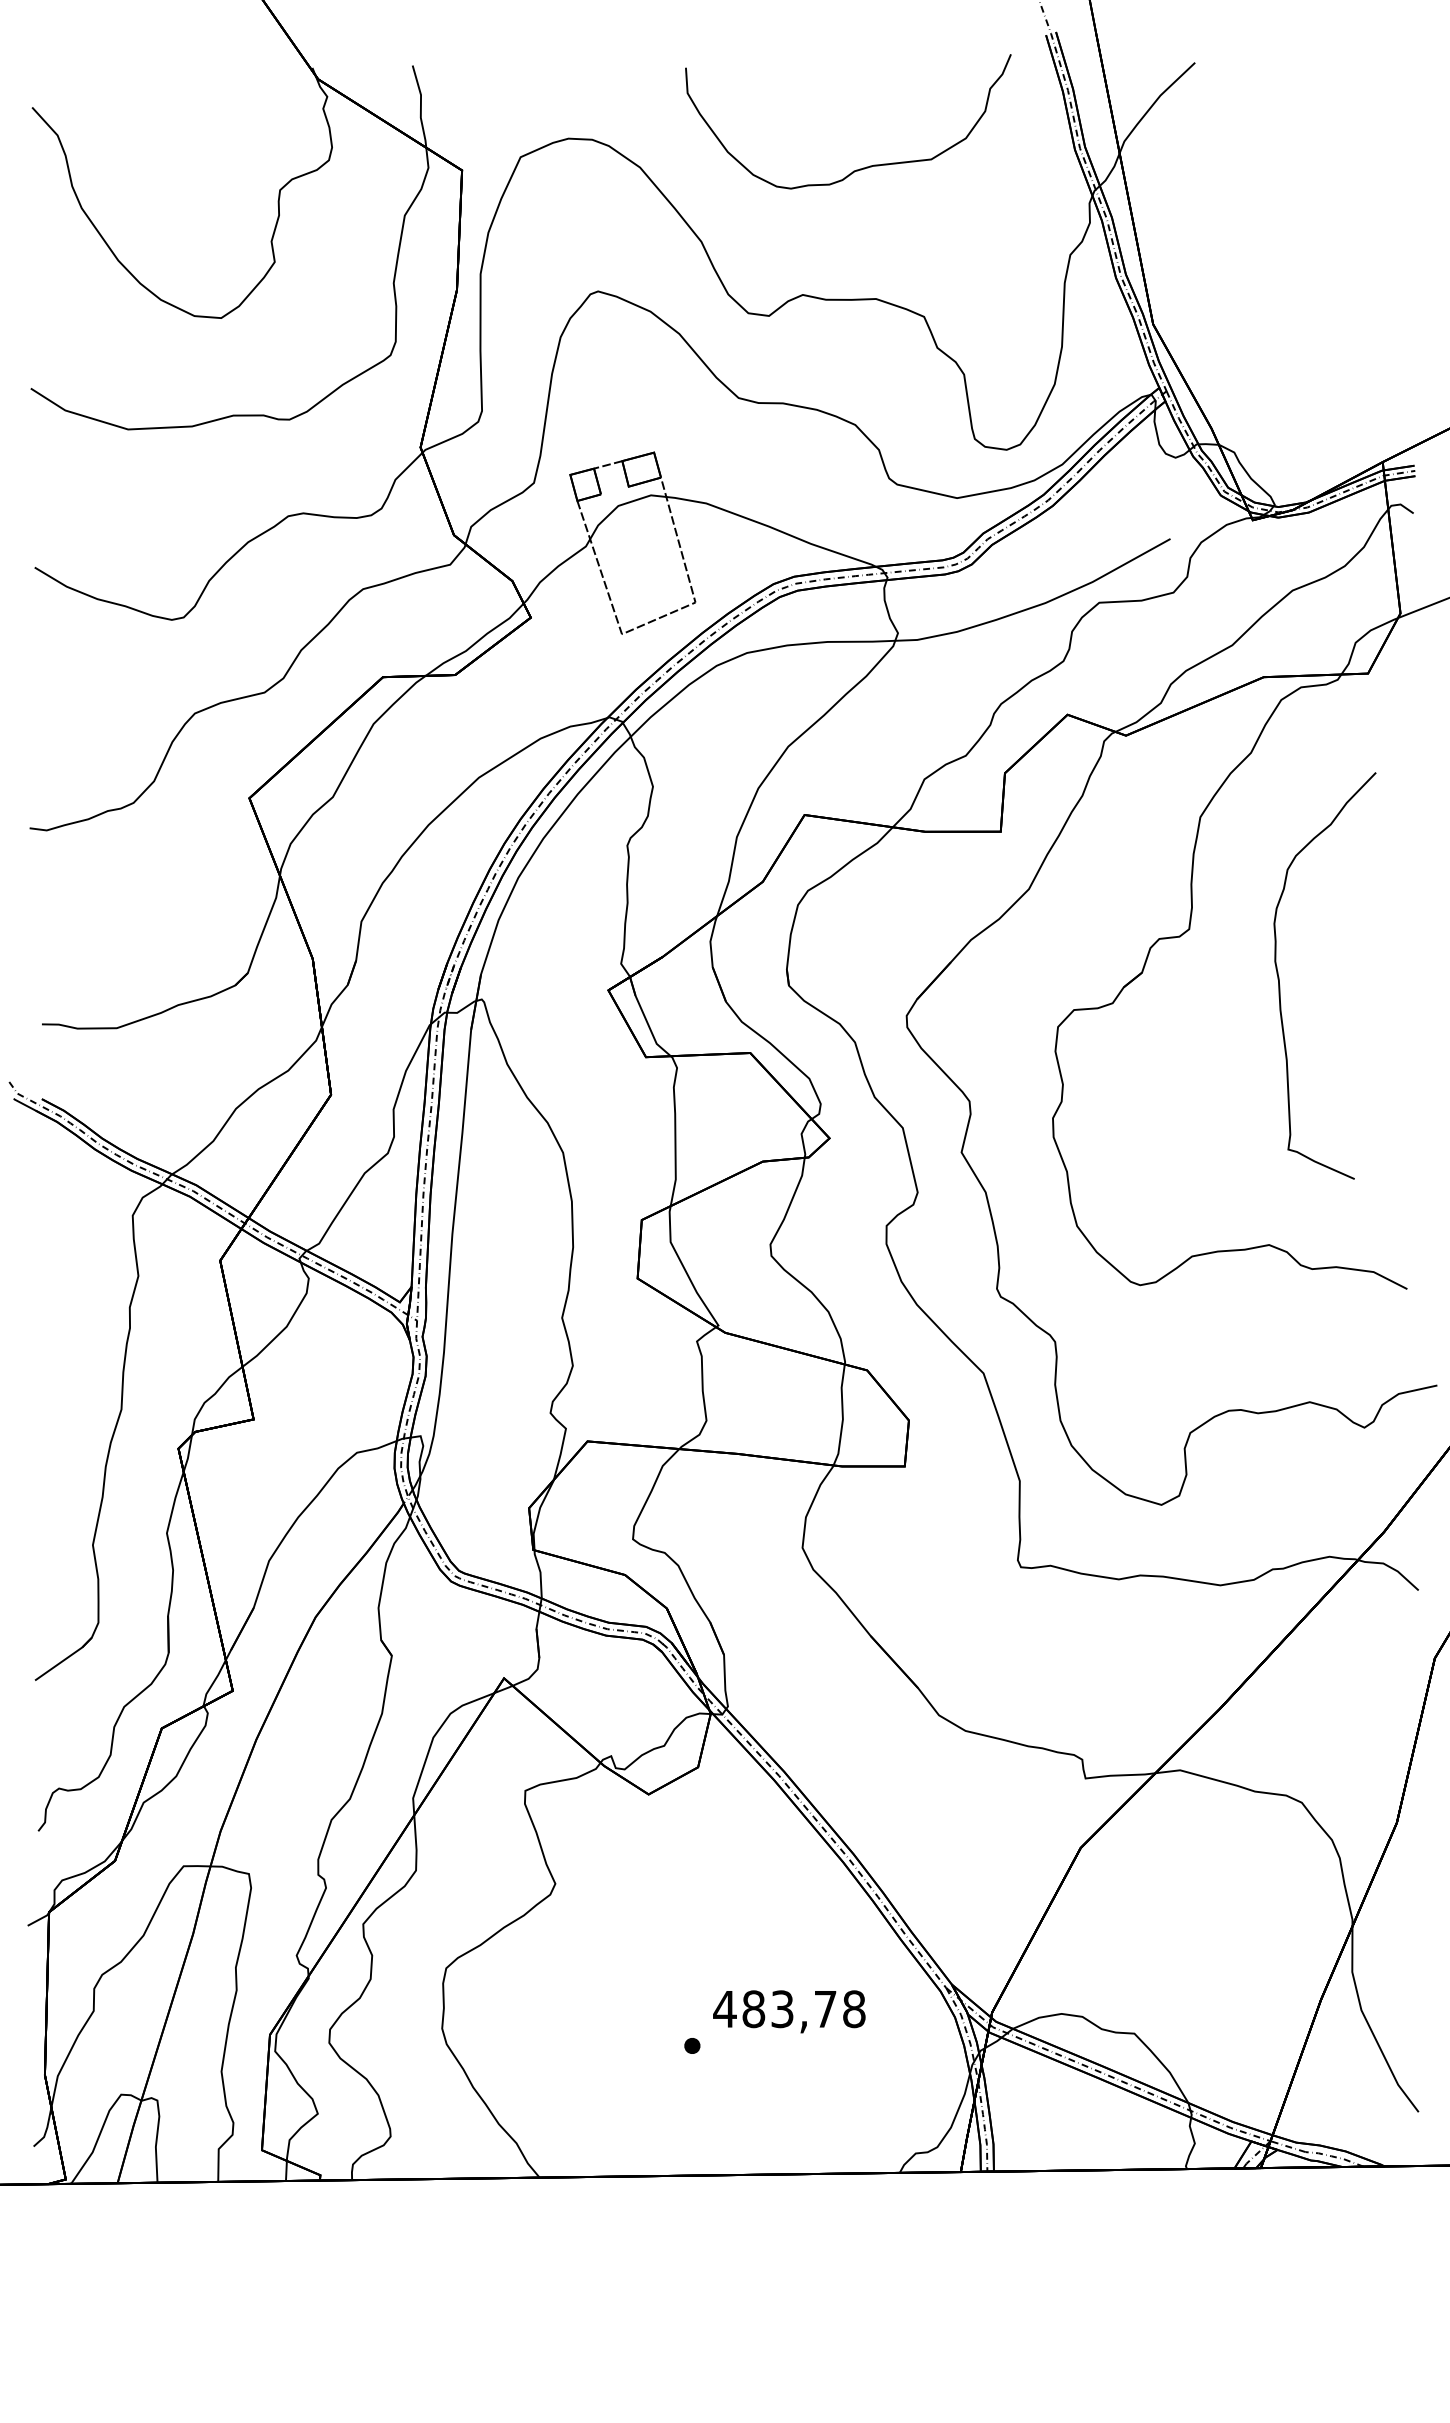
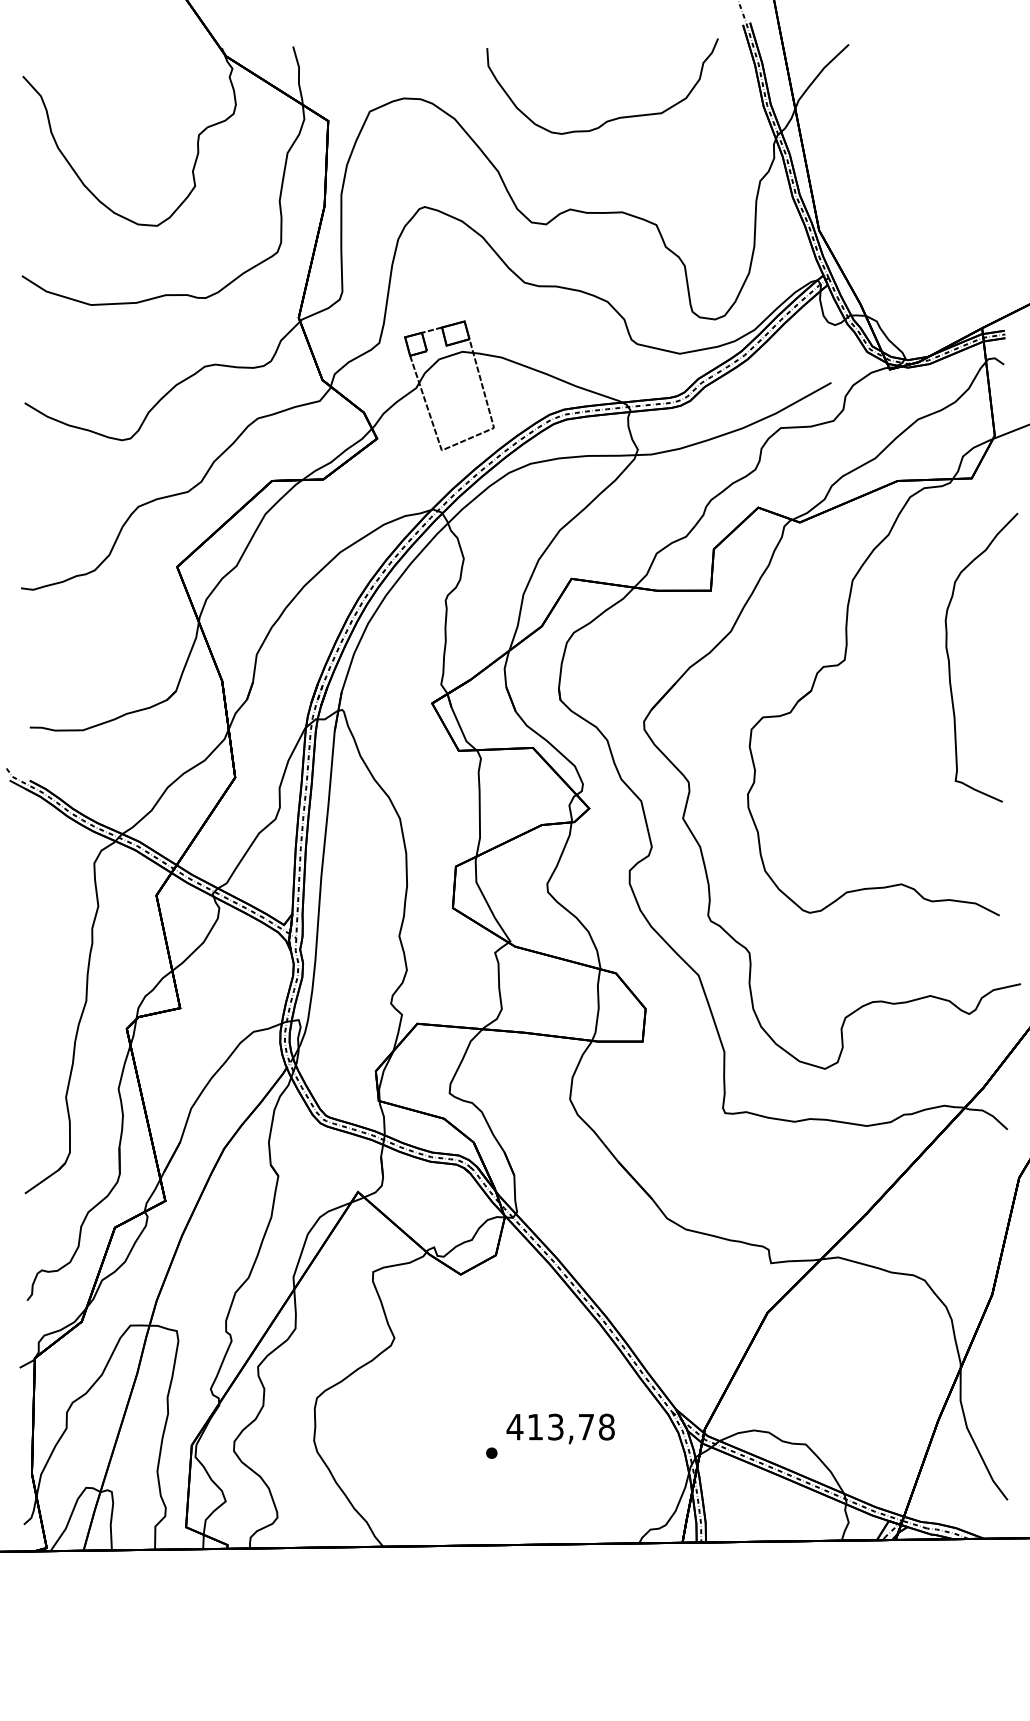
curve: (1279, 976) -> (949, 658), moved
text: (753, 2009) -> (535, 1427), 483,78 -> 413,78

